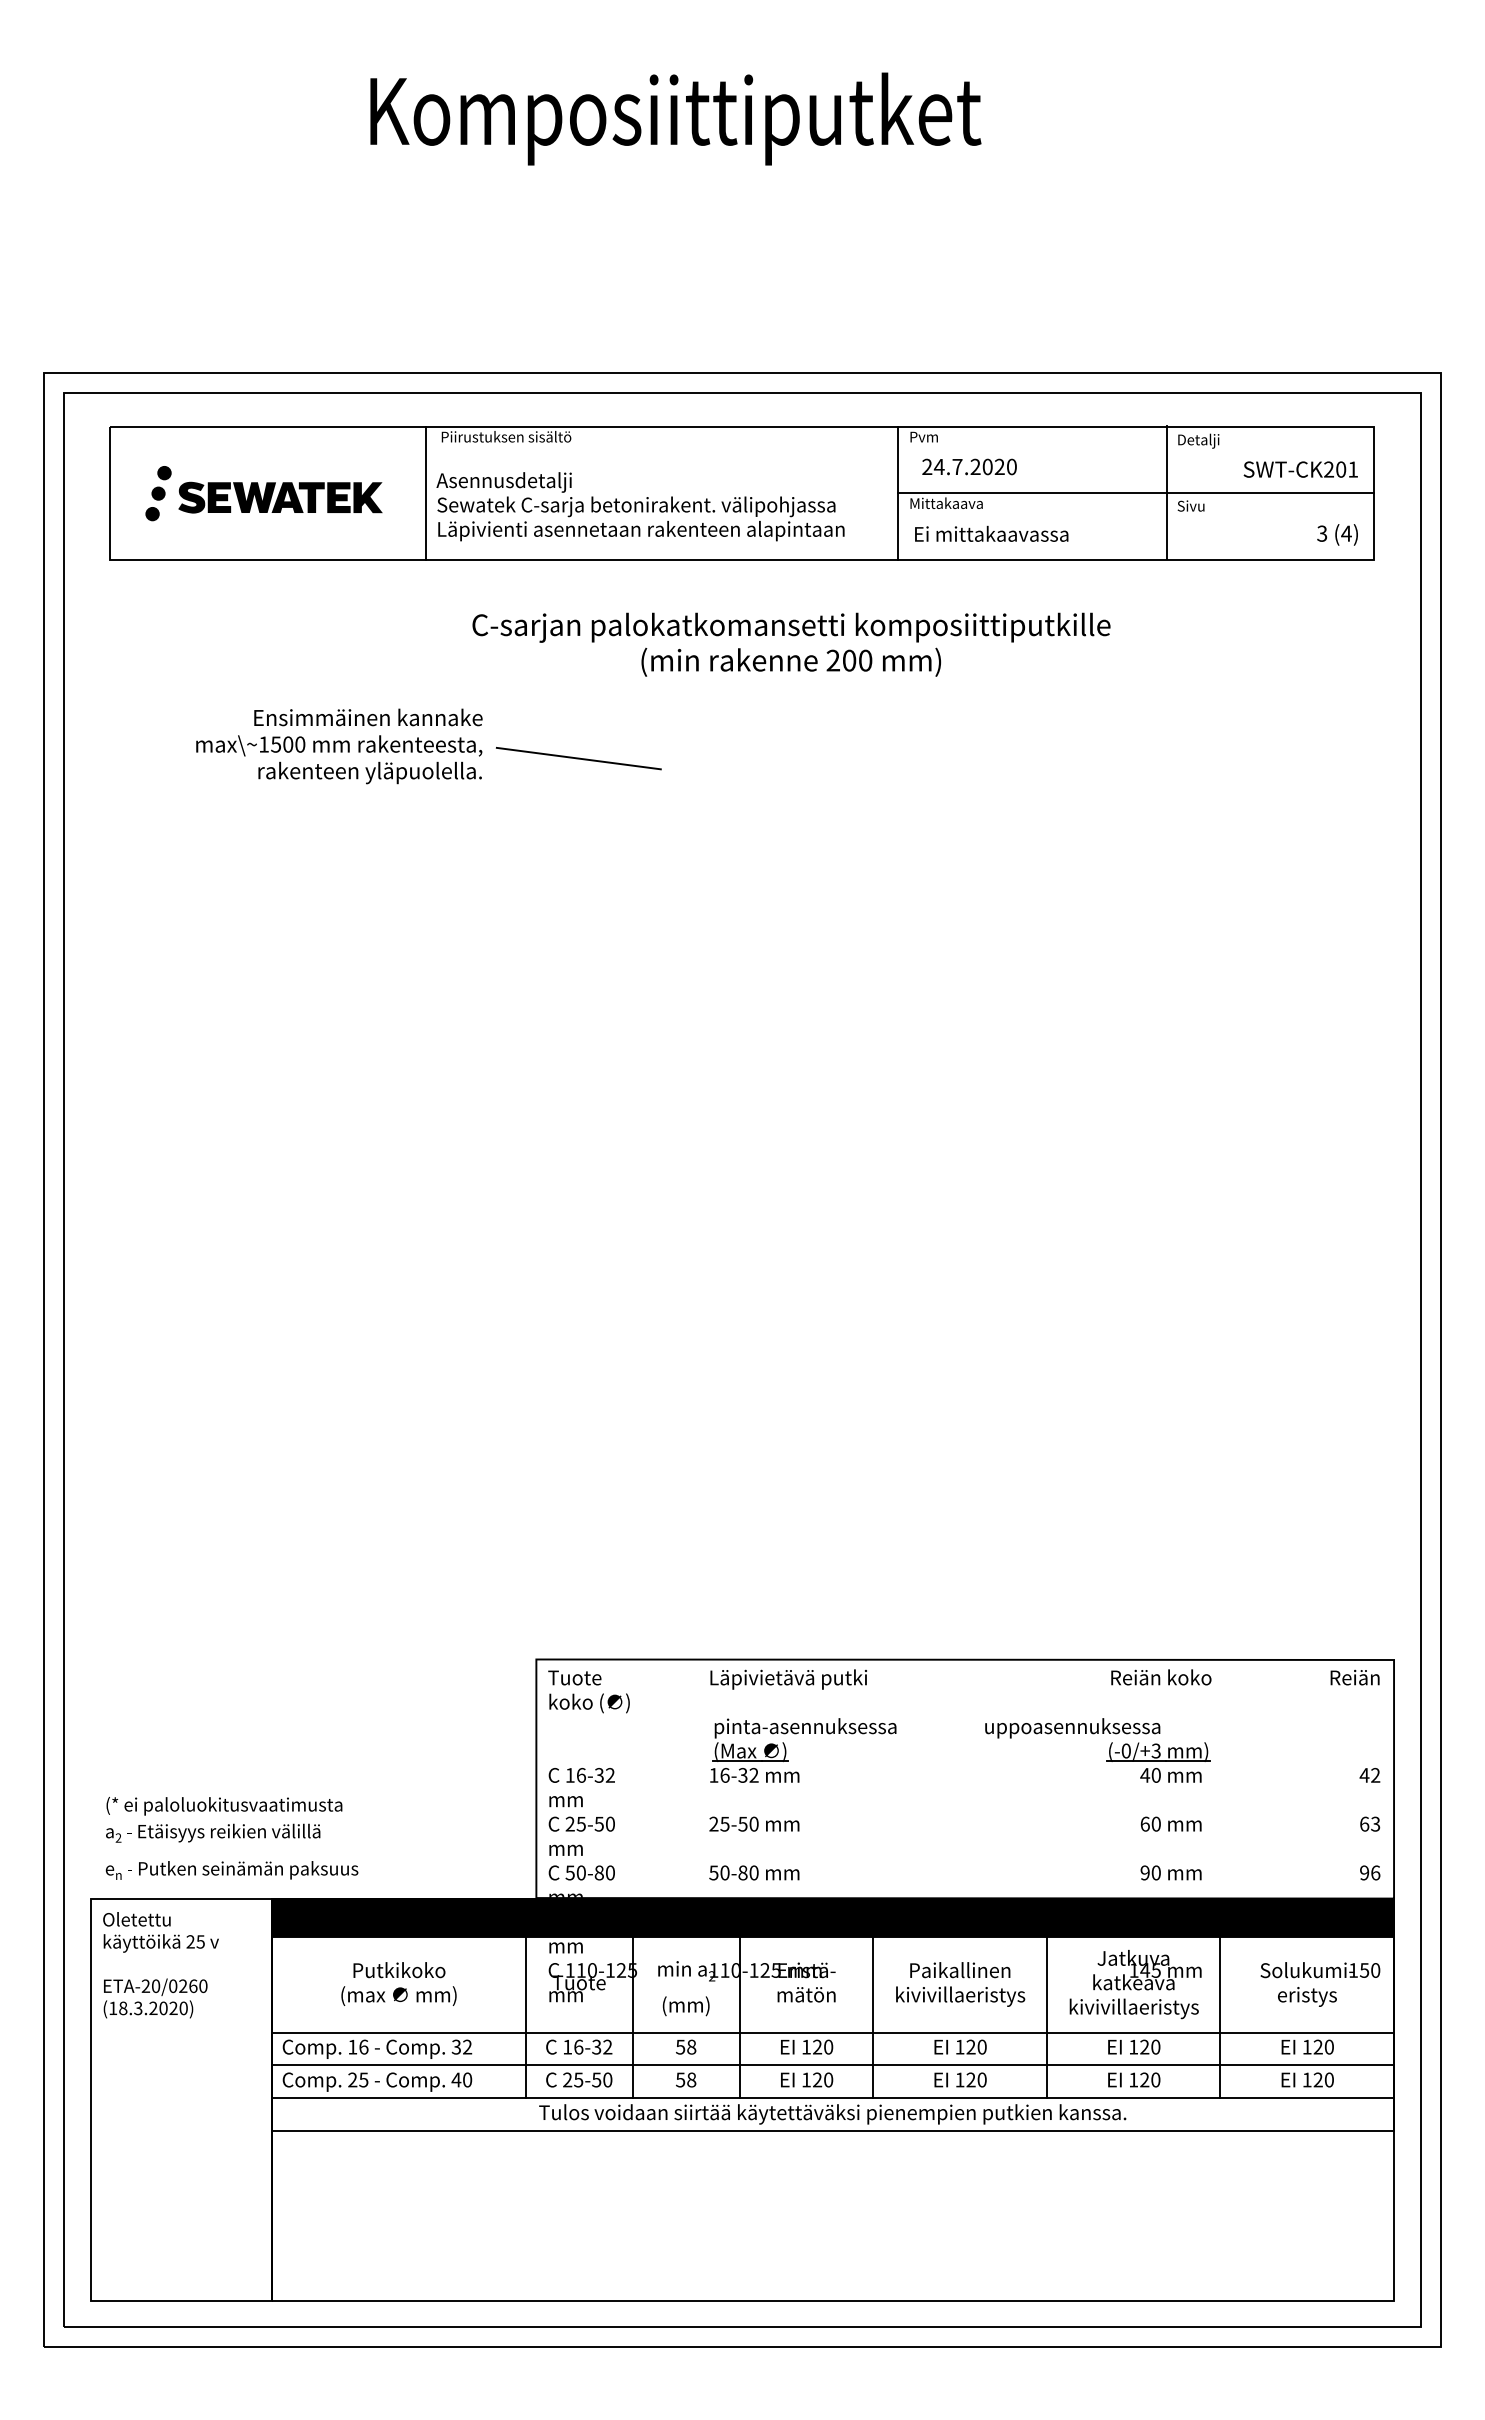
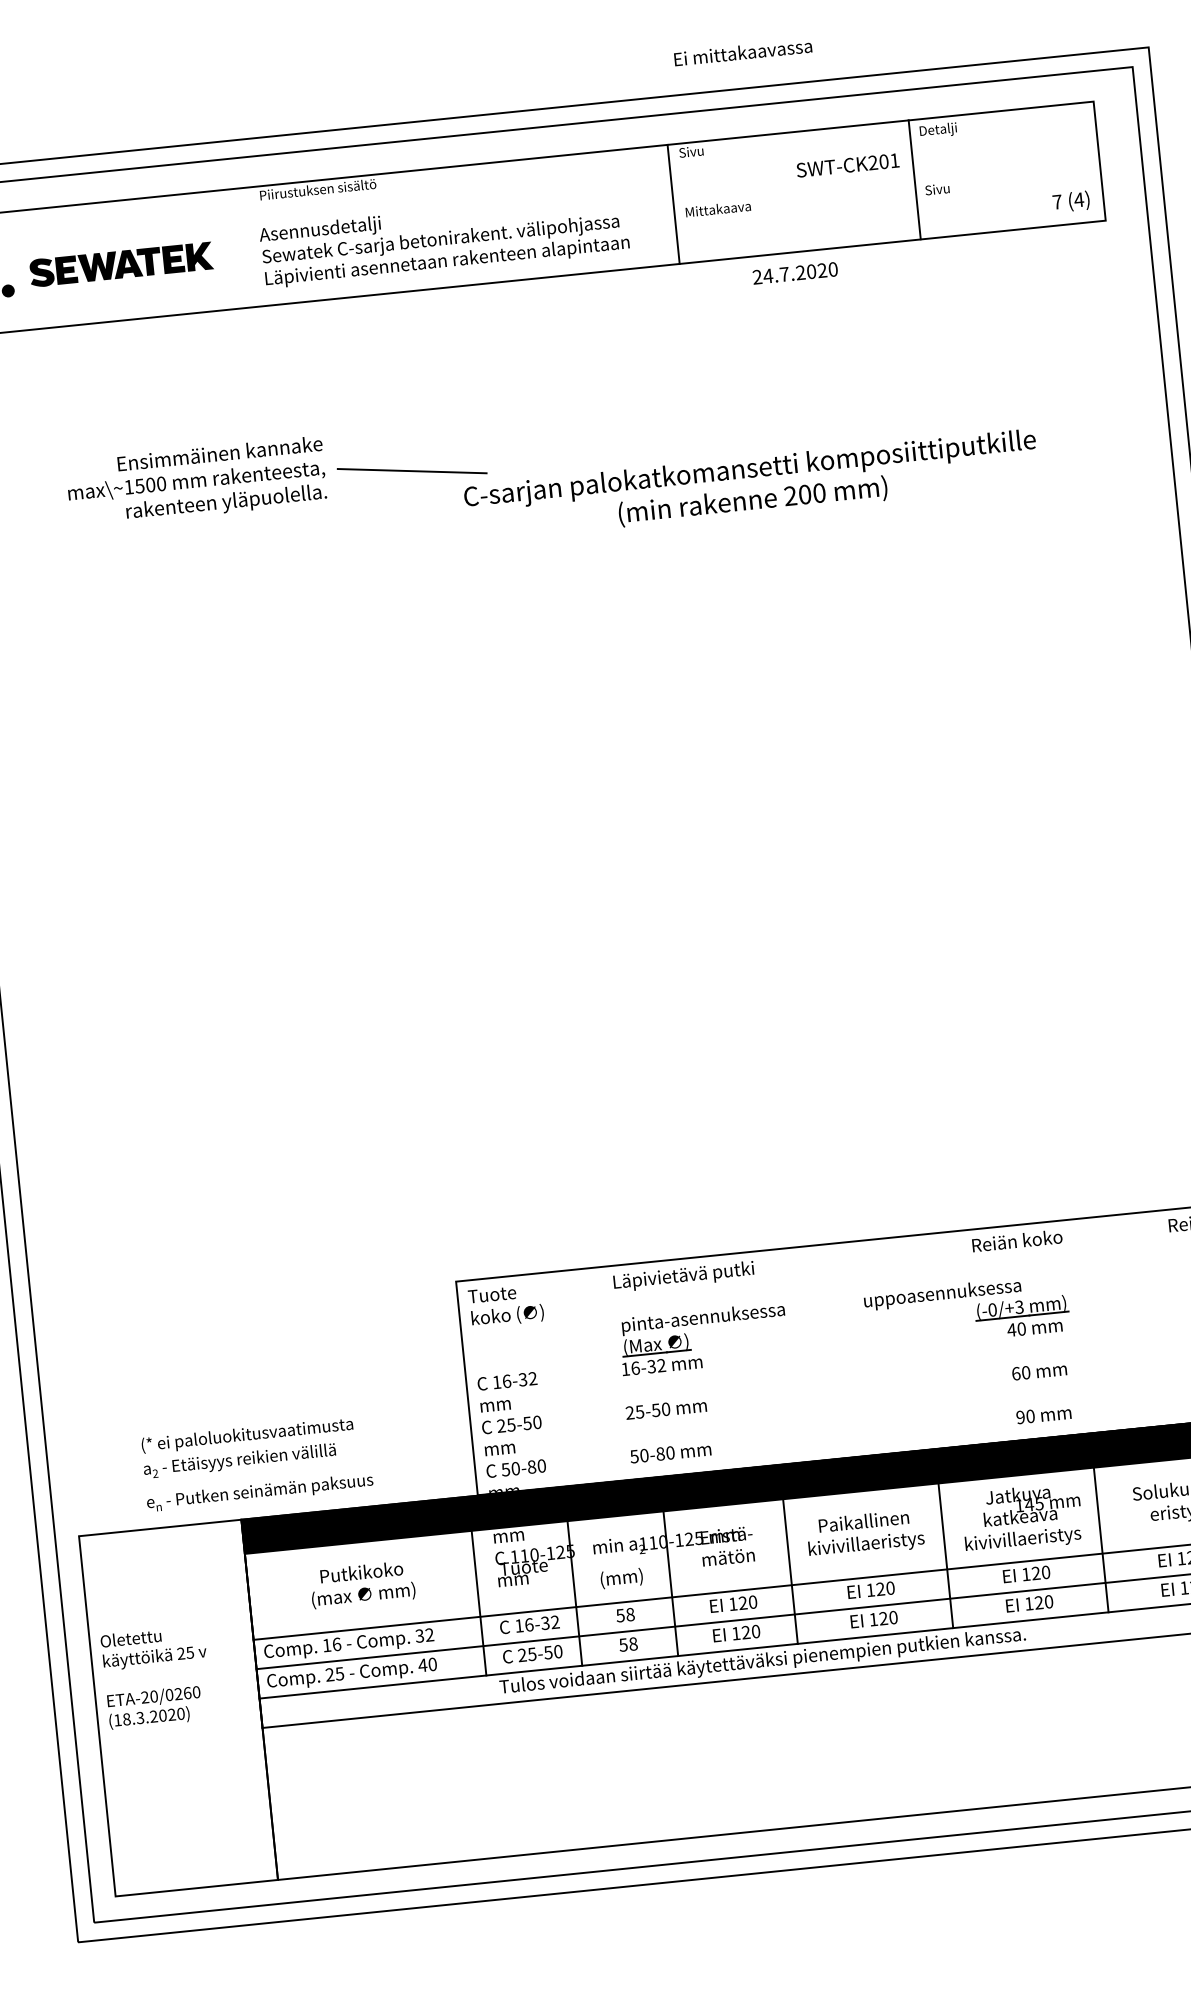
text: (923, 436) -> (691, 151), Pvm -> Sivu
text: (969, 466) -> (795, 272), moved
text: (1300, 469) -> (847, 165), moved
fill: (164, 472) -> (15, 252), removed
line: (426, 492) -> (251, 246), removed
fill: (158, 493) -> (11, 272), removed
line: (1135, 493) -> (886, 183), removed
text: (991, 533) -> (742, 52), moved
text: (1322, 533) -> (1057, 201), 3 -> 7
text: (791, 644) -> (751, 485), moved
text: (231, 1838) -> (256, 1463), moved
text: (160, 1965) -> (156, 1677), moved

